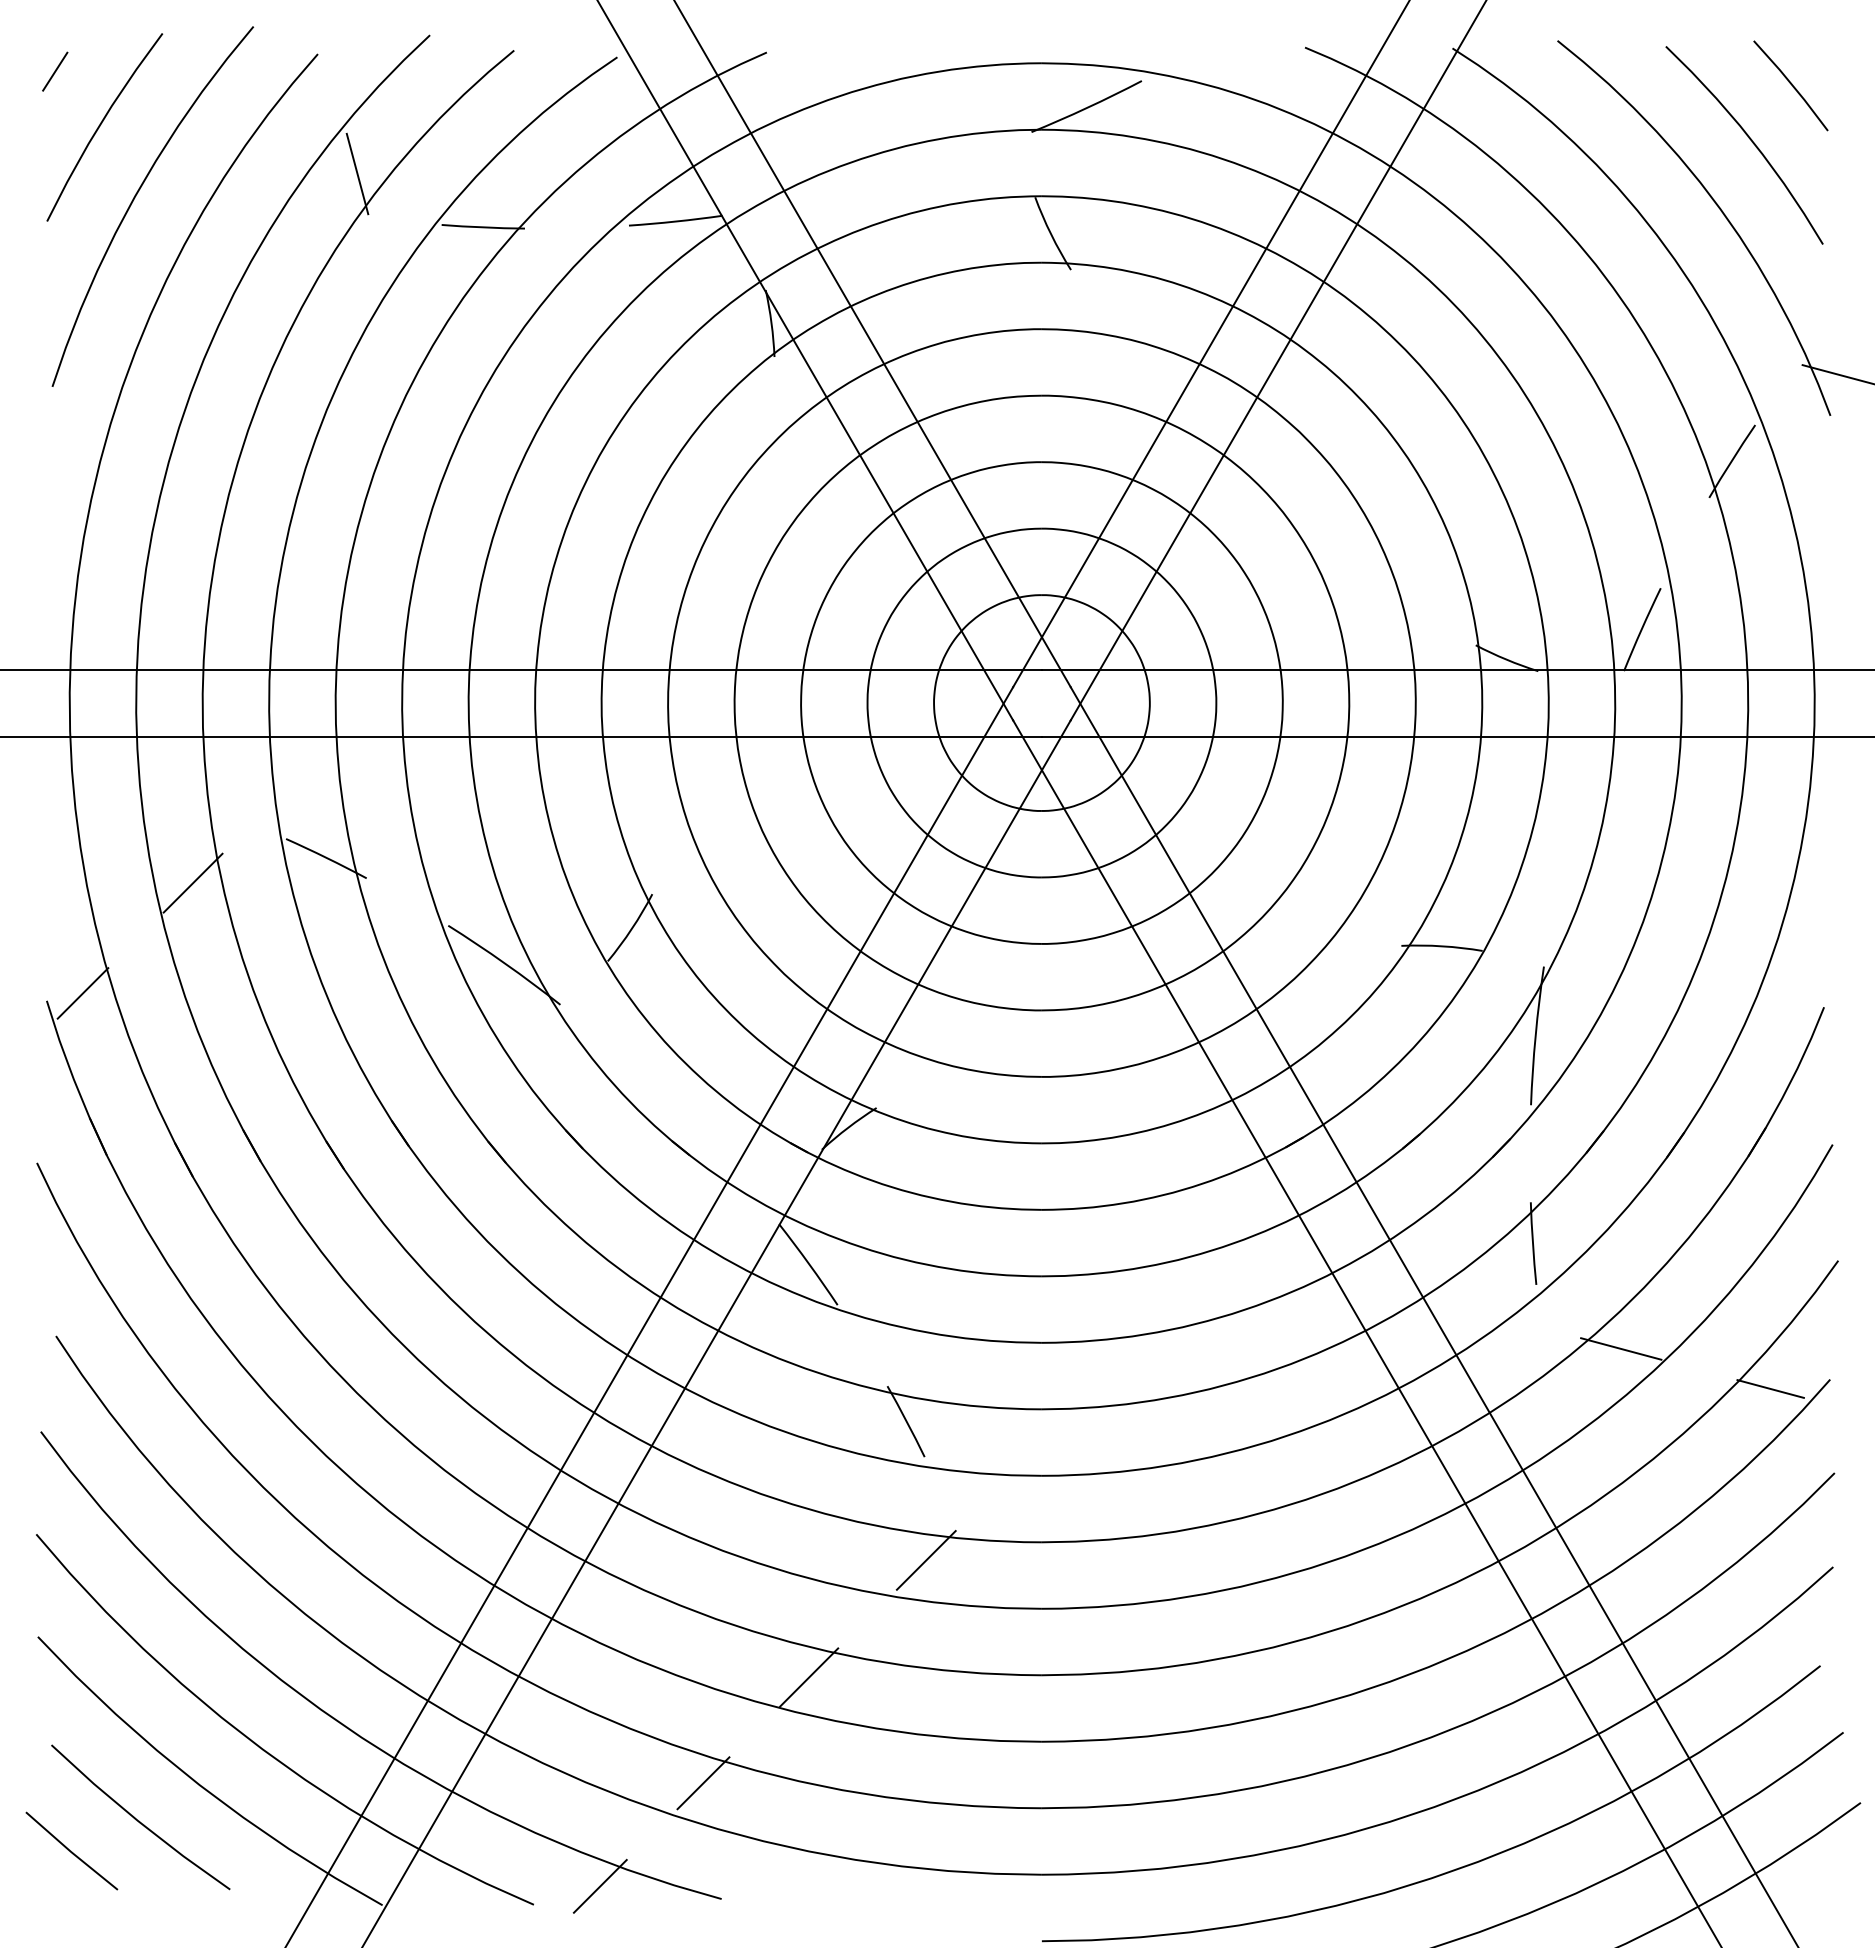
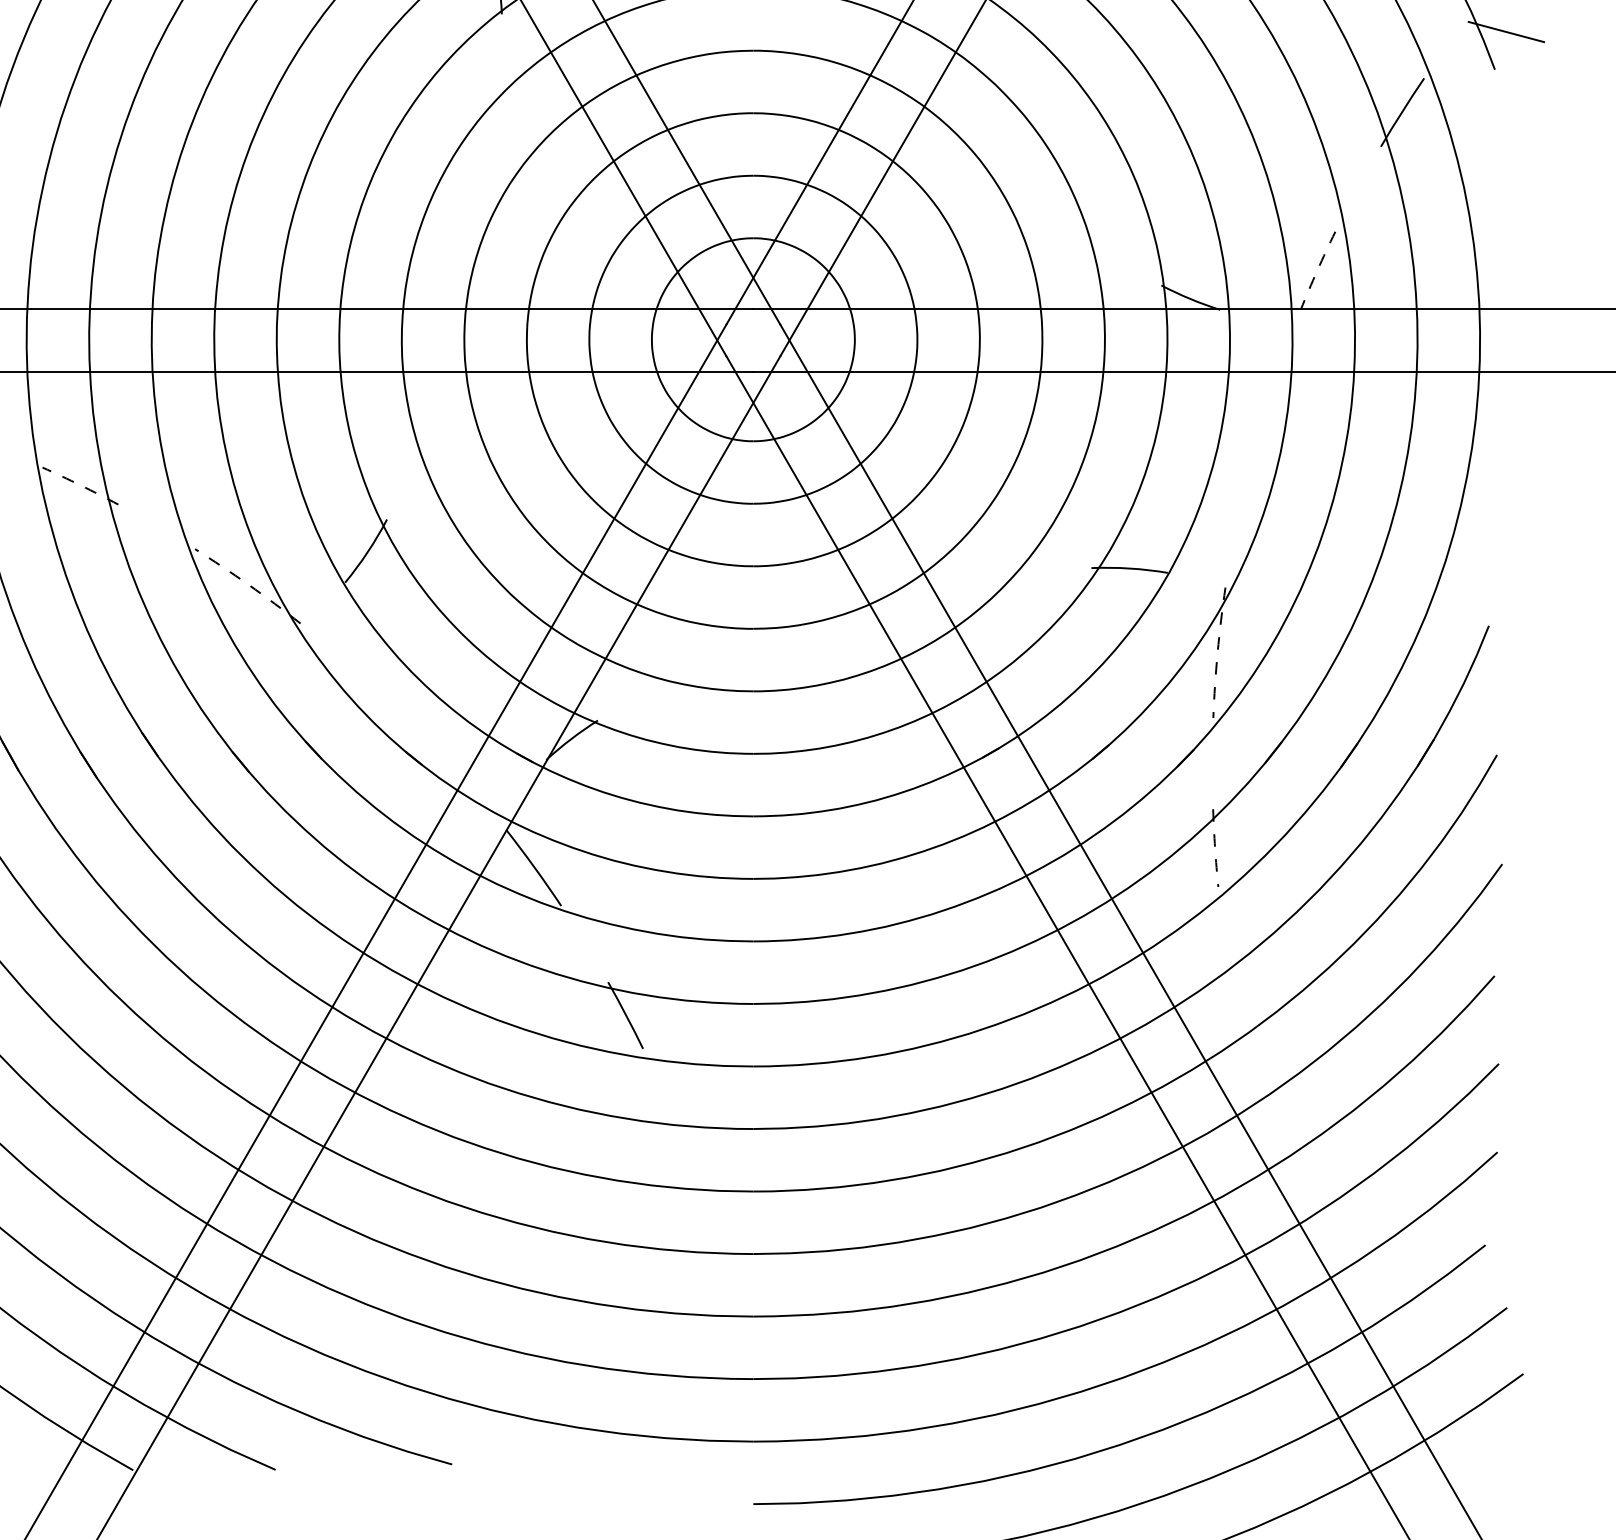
arc: (1641, 629) -> (1317, 270), solid -> dashed
arc: (326, 857) -> (80, 485), solid -> dashed
arc: (505, 963) -> (248, 584), solid -> dashed
arc: (1535, 1035) -> (1217, 652), solid -> dashed
arc: (1532, 1243) -> (1214, 848), solid -> dashed
line: (1621, 1348) -> (1298, 946), removed
line: (1770, 1388) -> (1438, 984), removed
line: (925, 1560) -> (643, 1146), removed
line: (809, 1677) -> (534, 1256), removed
line: (703, 1783) -> (435, 1355), removed
line: (599, 1885) -> (337, 1451), removed

